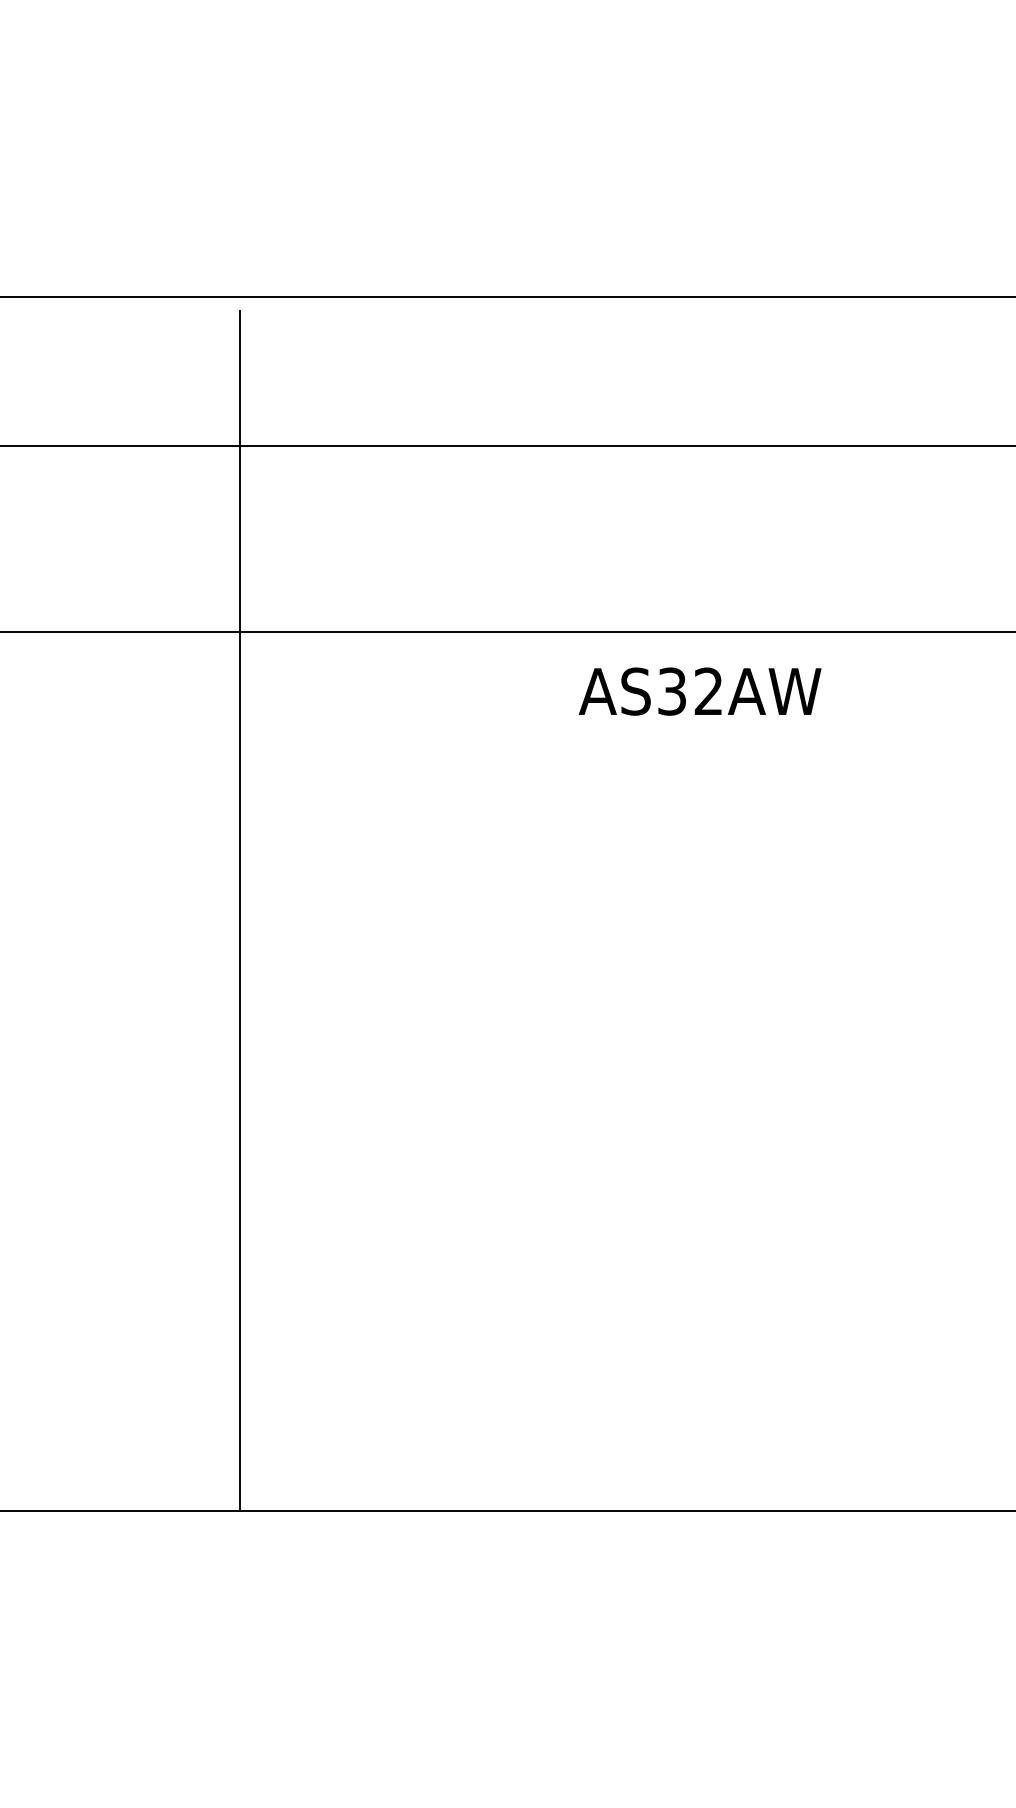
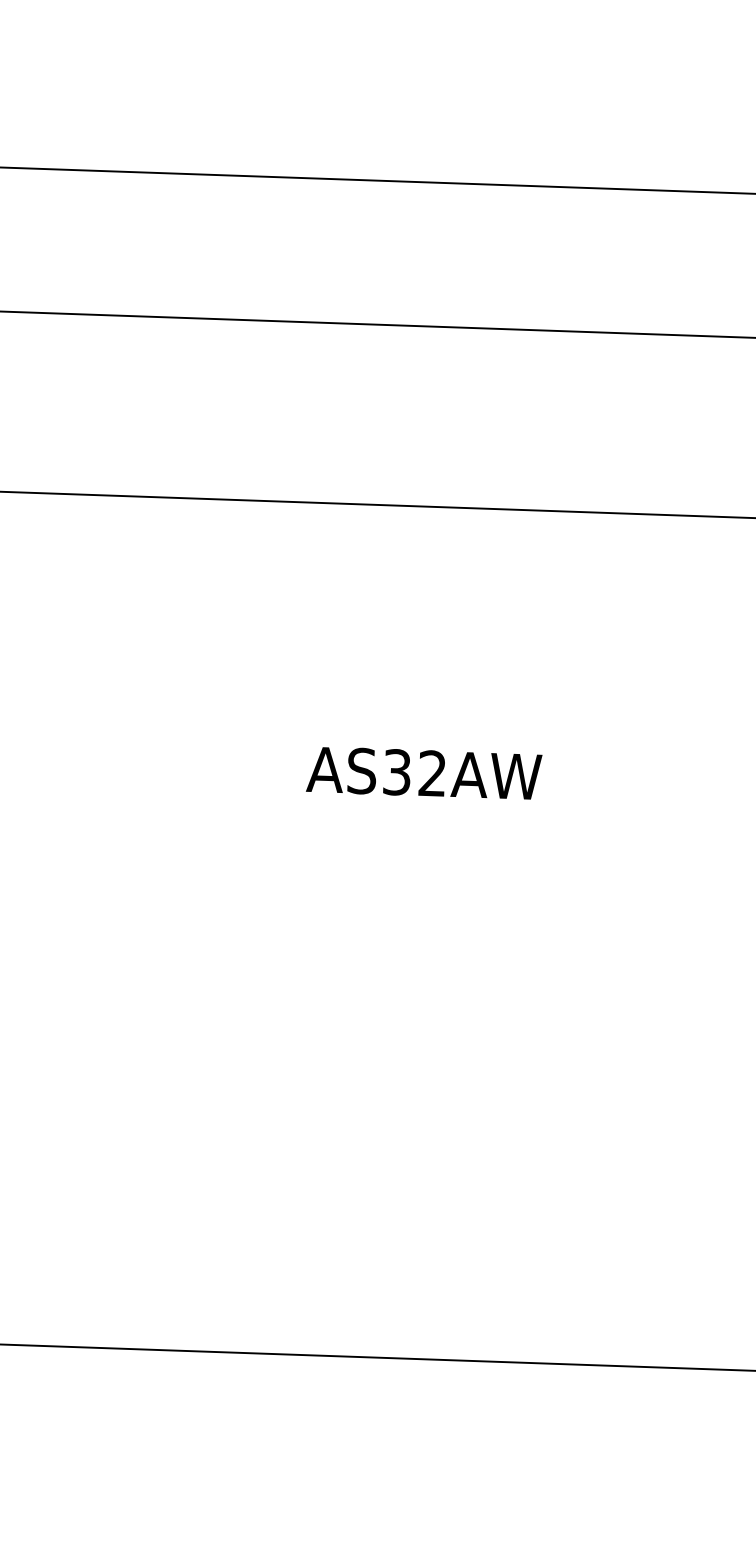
text: (699, 691) -> (423, 773), moved

